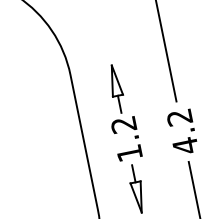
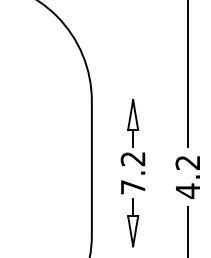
text: (130, 153) -> (133, 187), 1.2 -> 7.2

